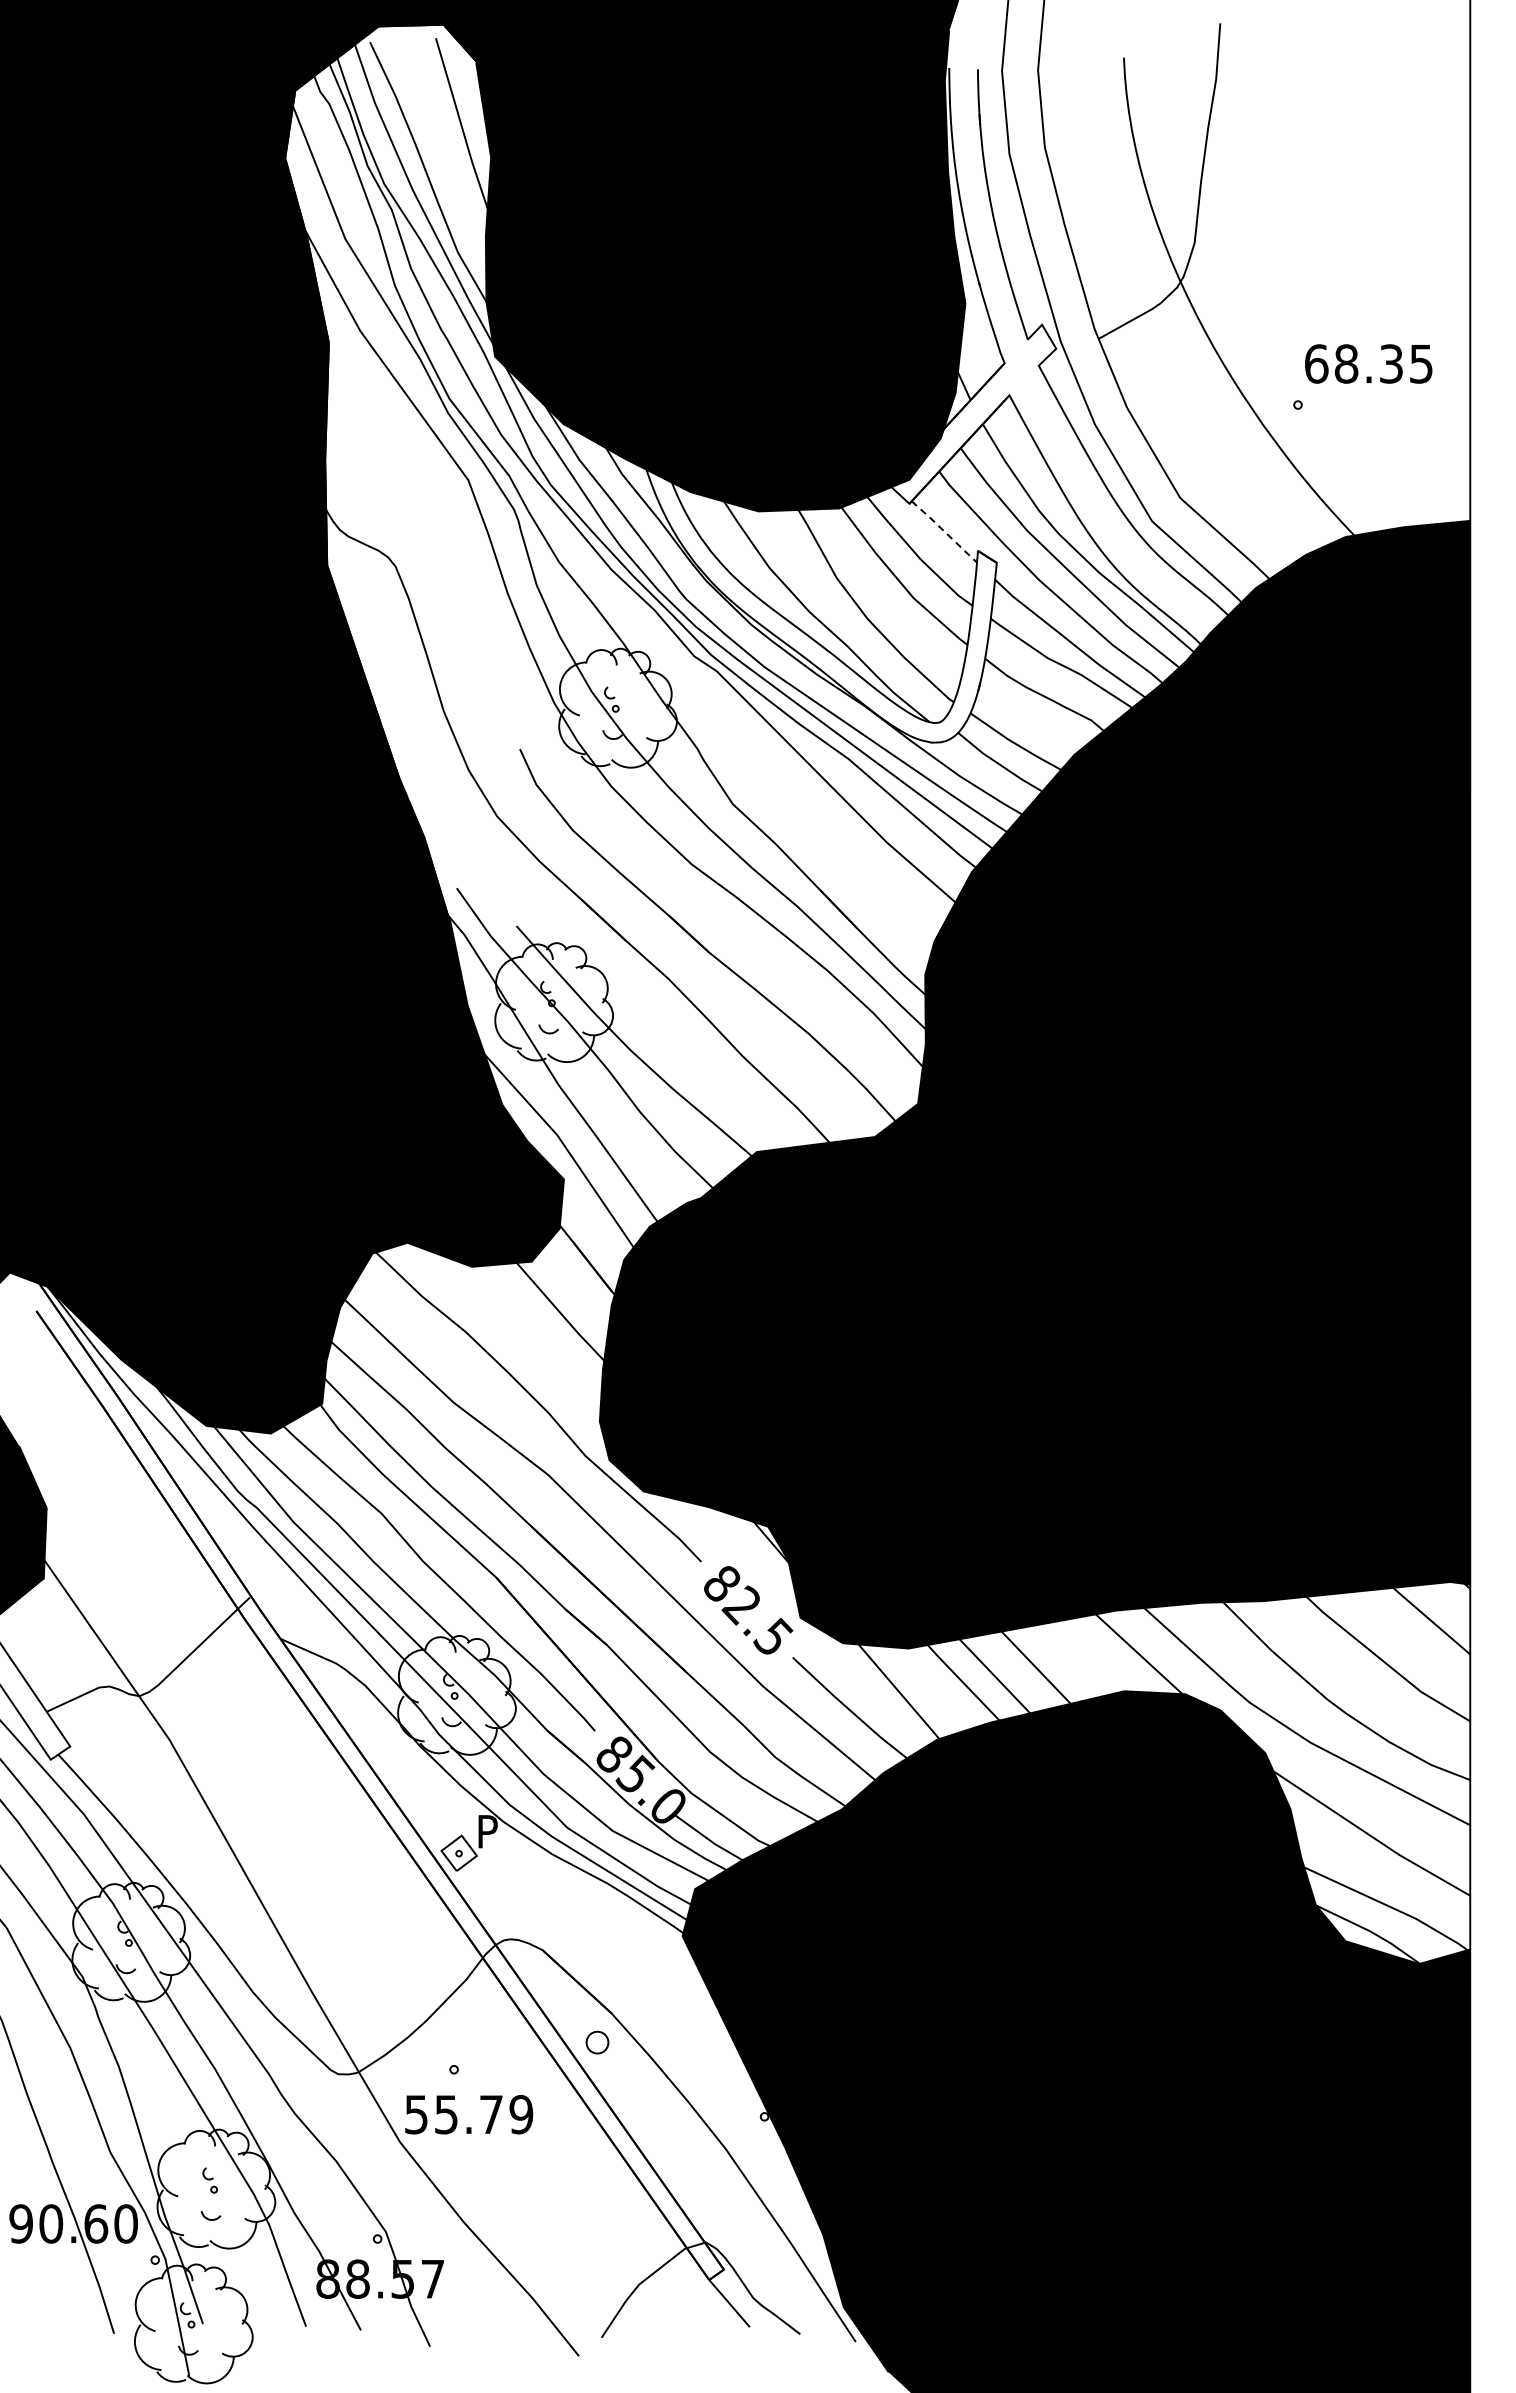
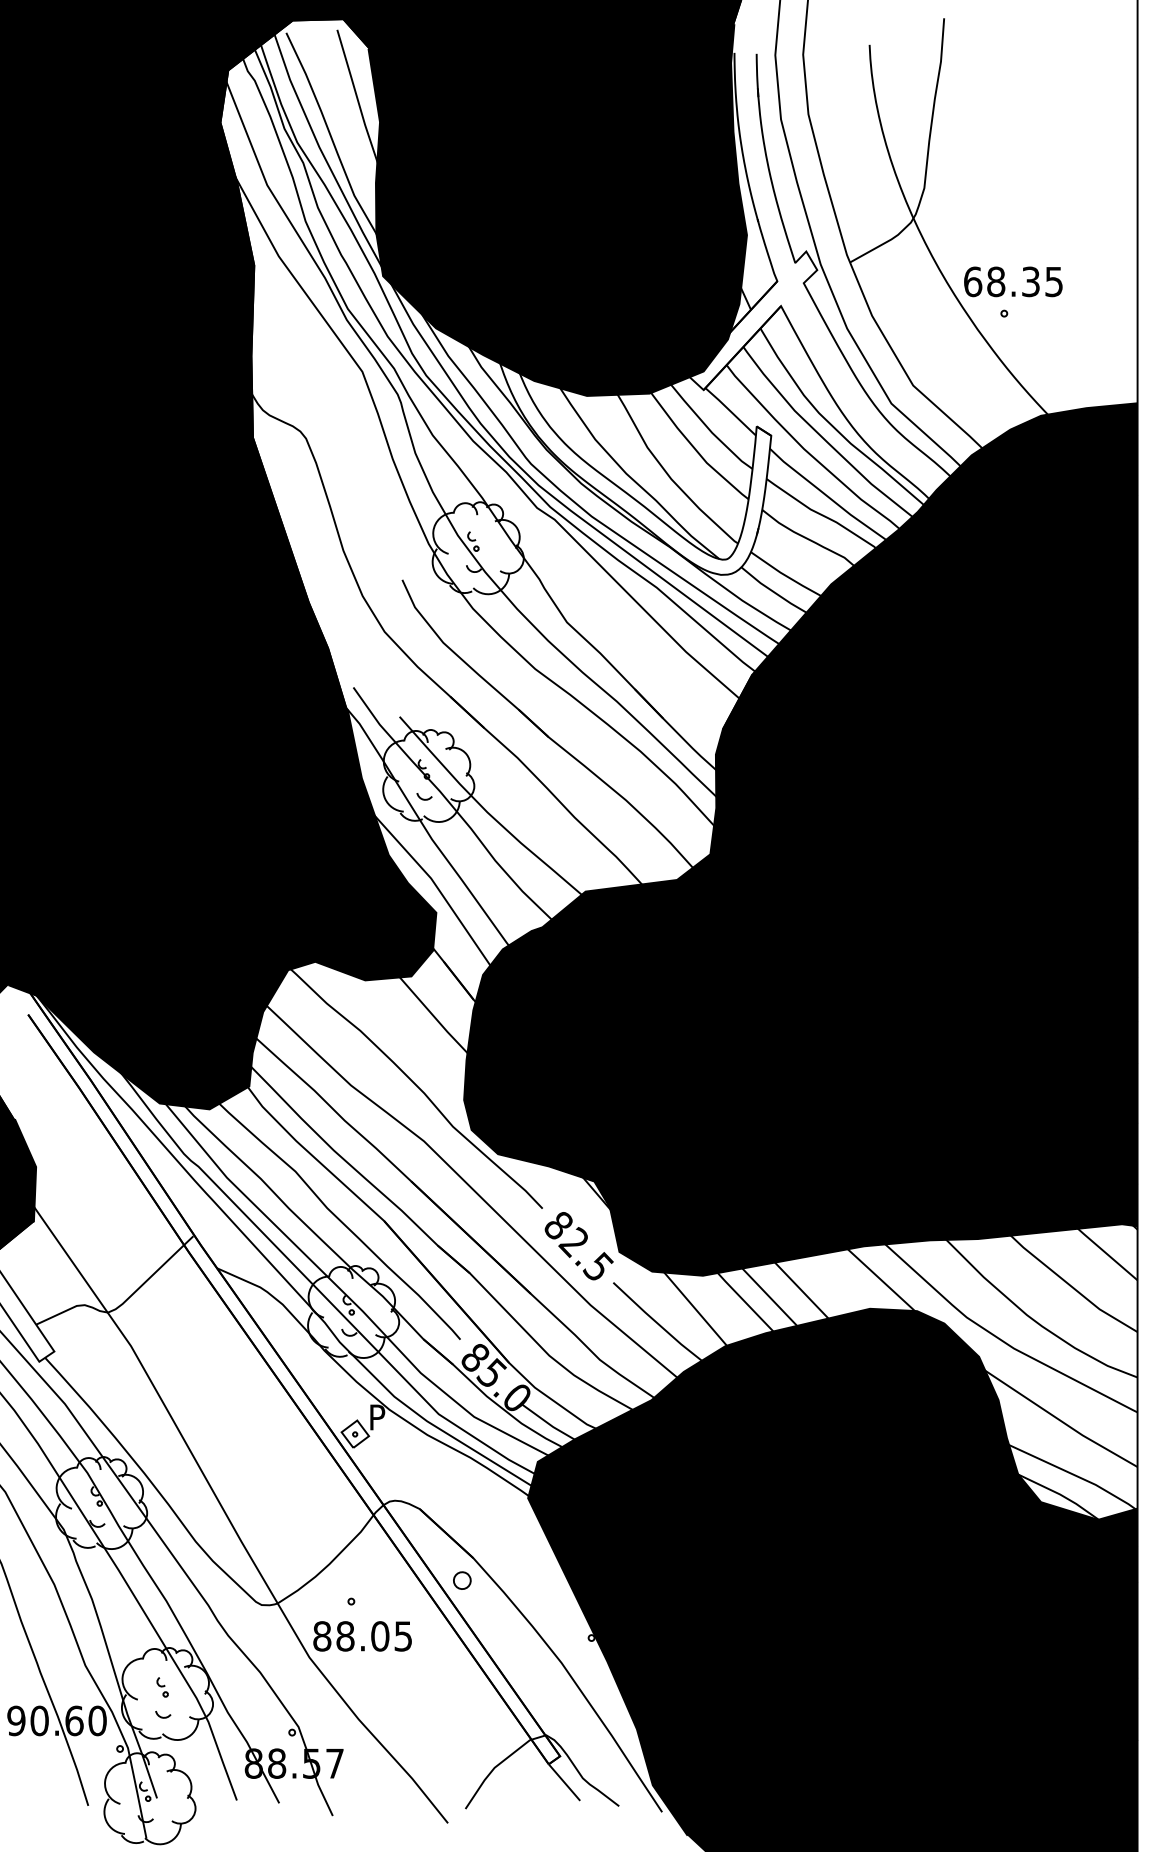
text: (1368, 363) -> (1013, 281), moved
line: (944, 531) -> (730, 411), dashed -> solid
text: (468, 2114) -> (362, 1636), 55.79 -> 88.05

